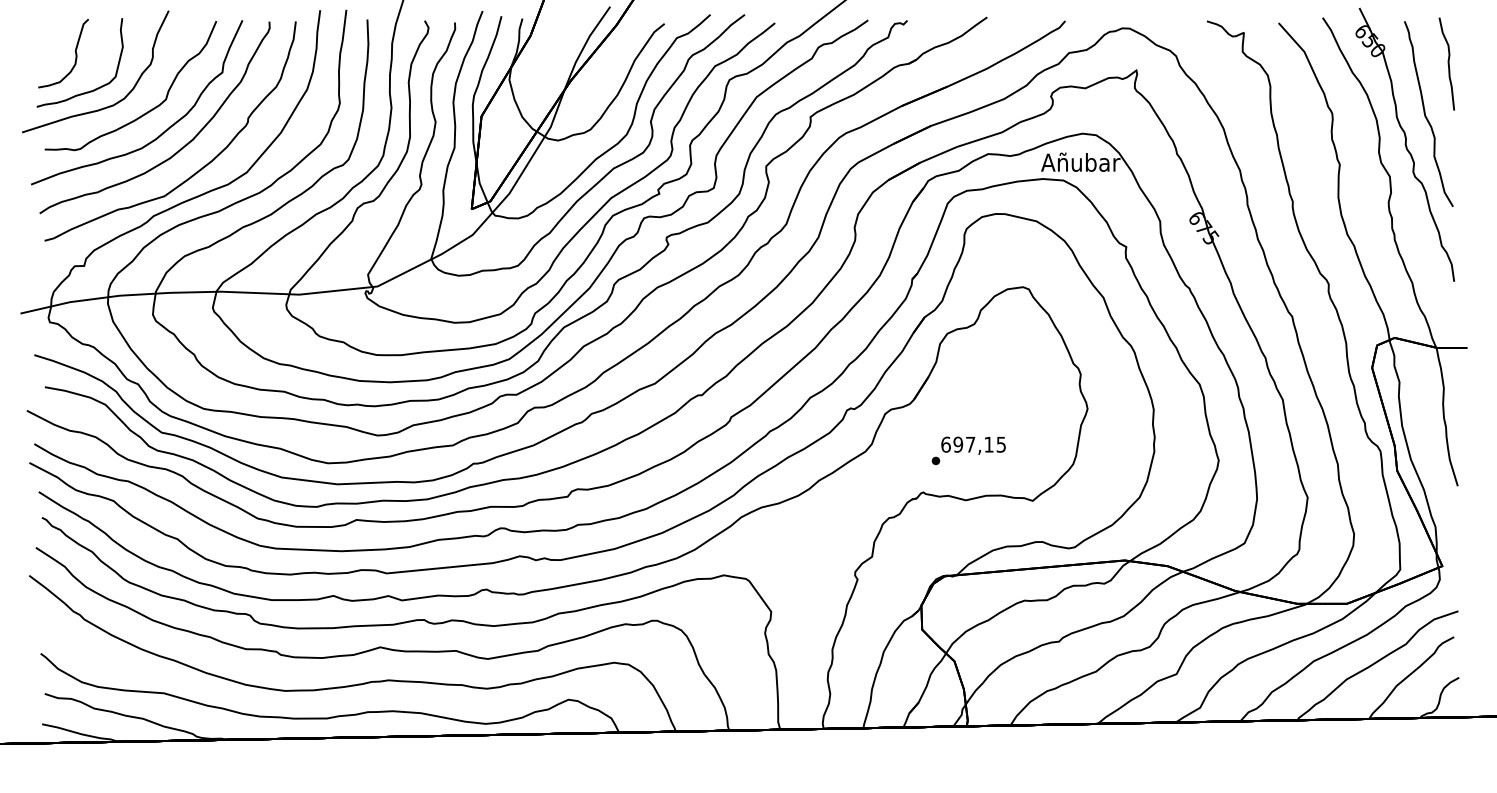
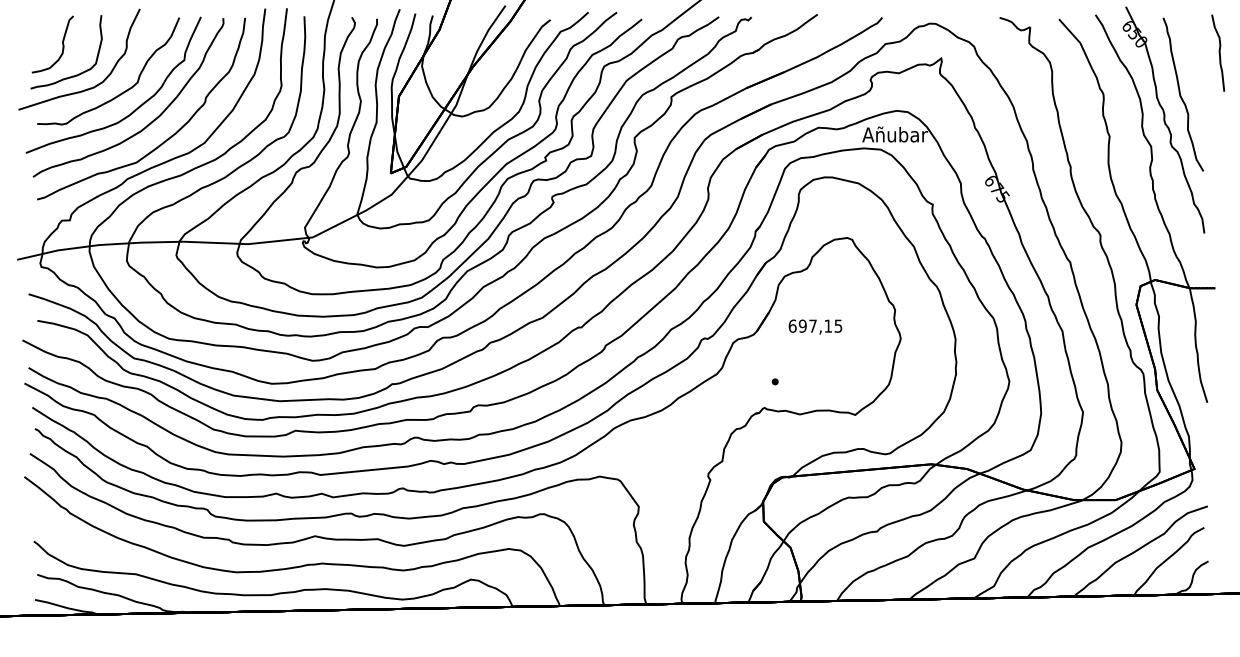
part: (1446, 63) -> (1217, 52), moved
text: (973, 445) -> (815, 326), moved

